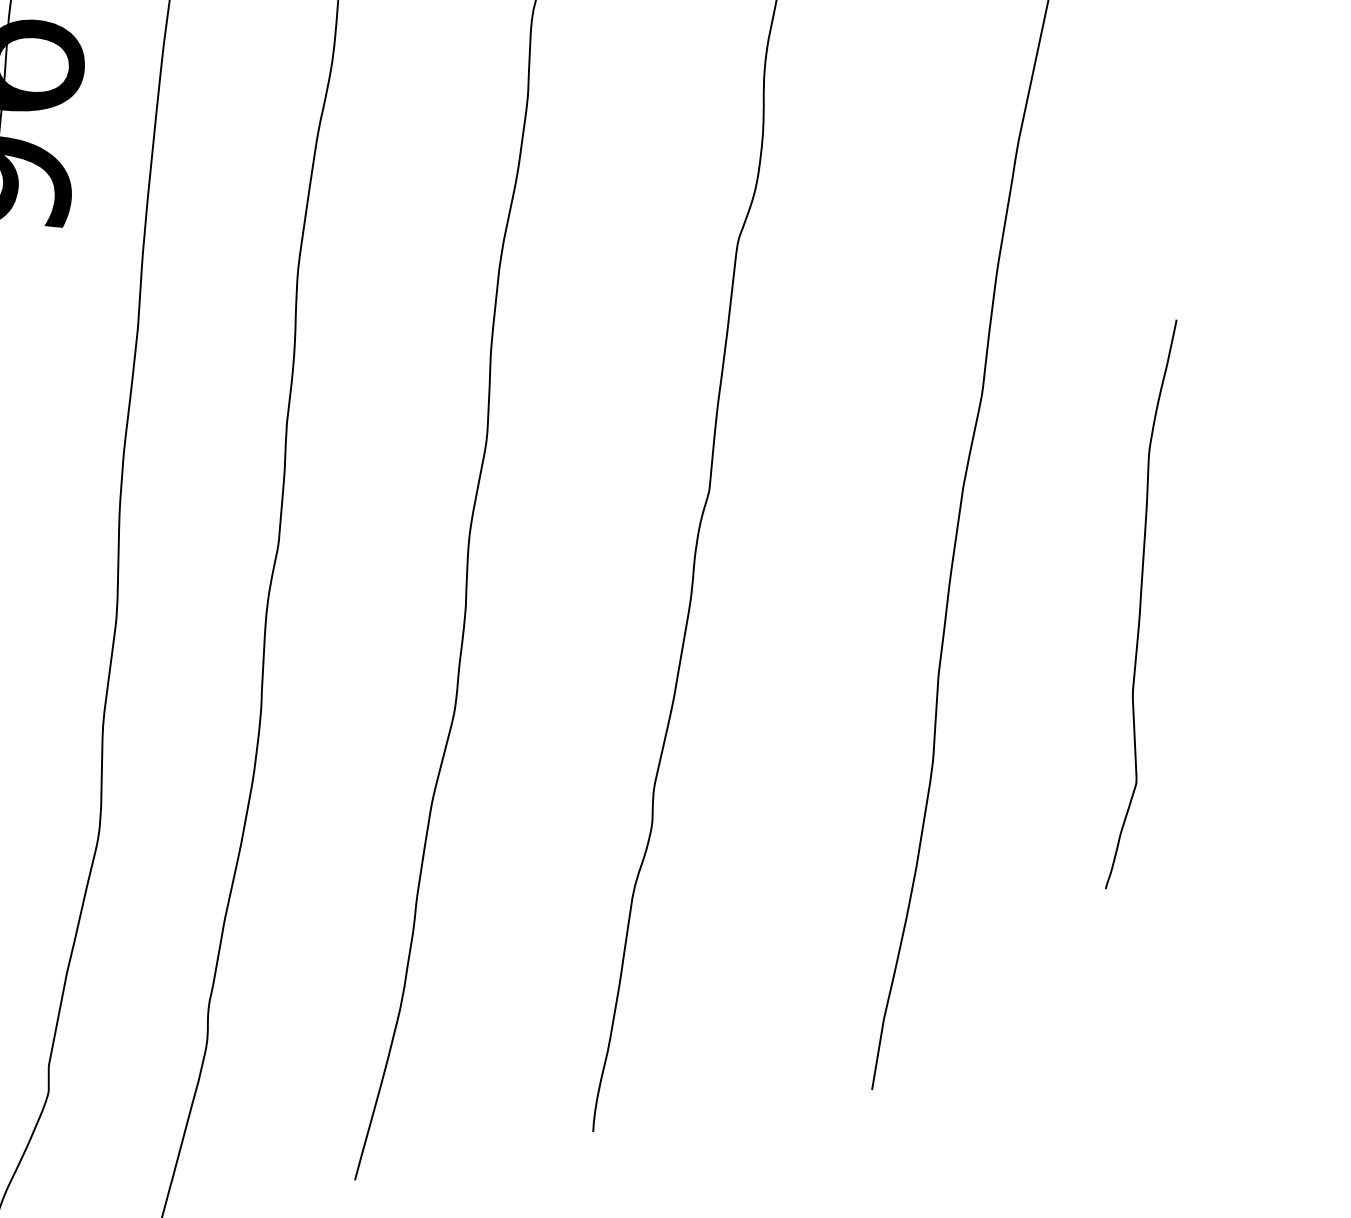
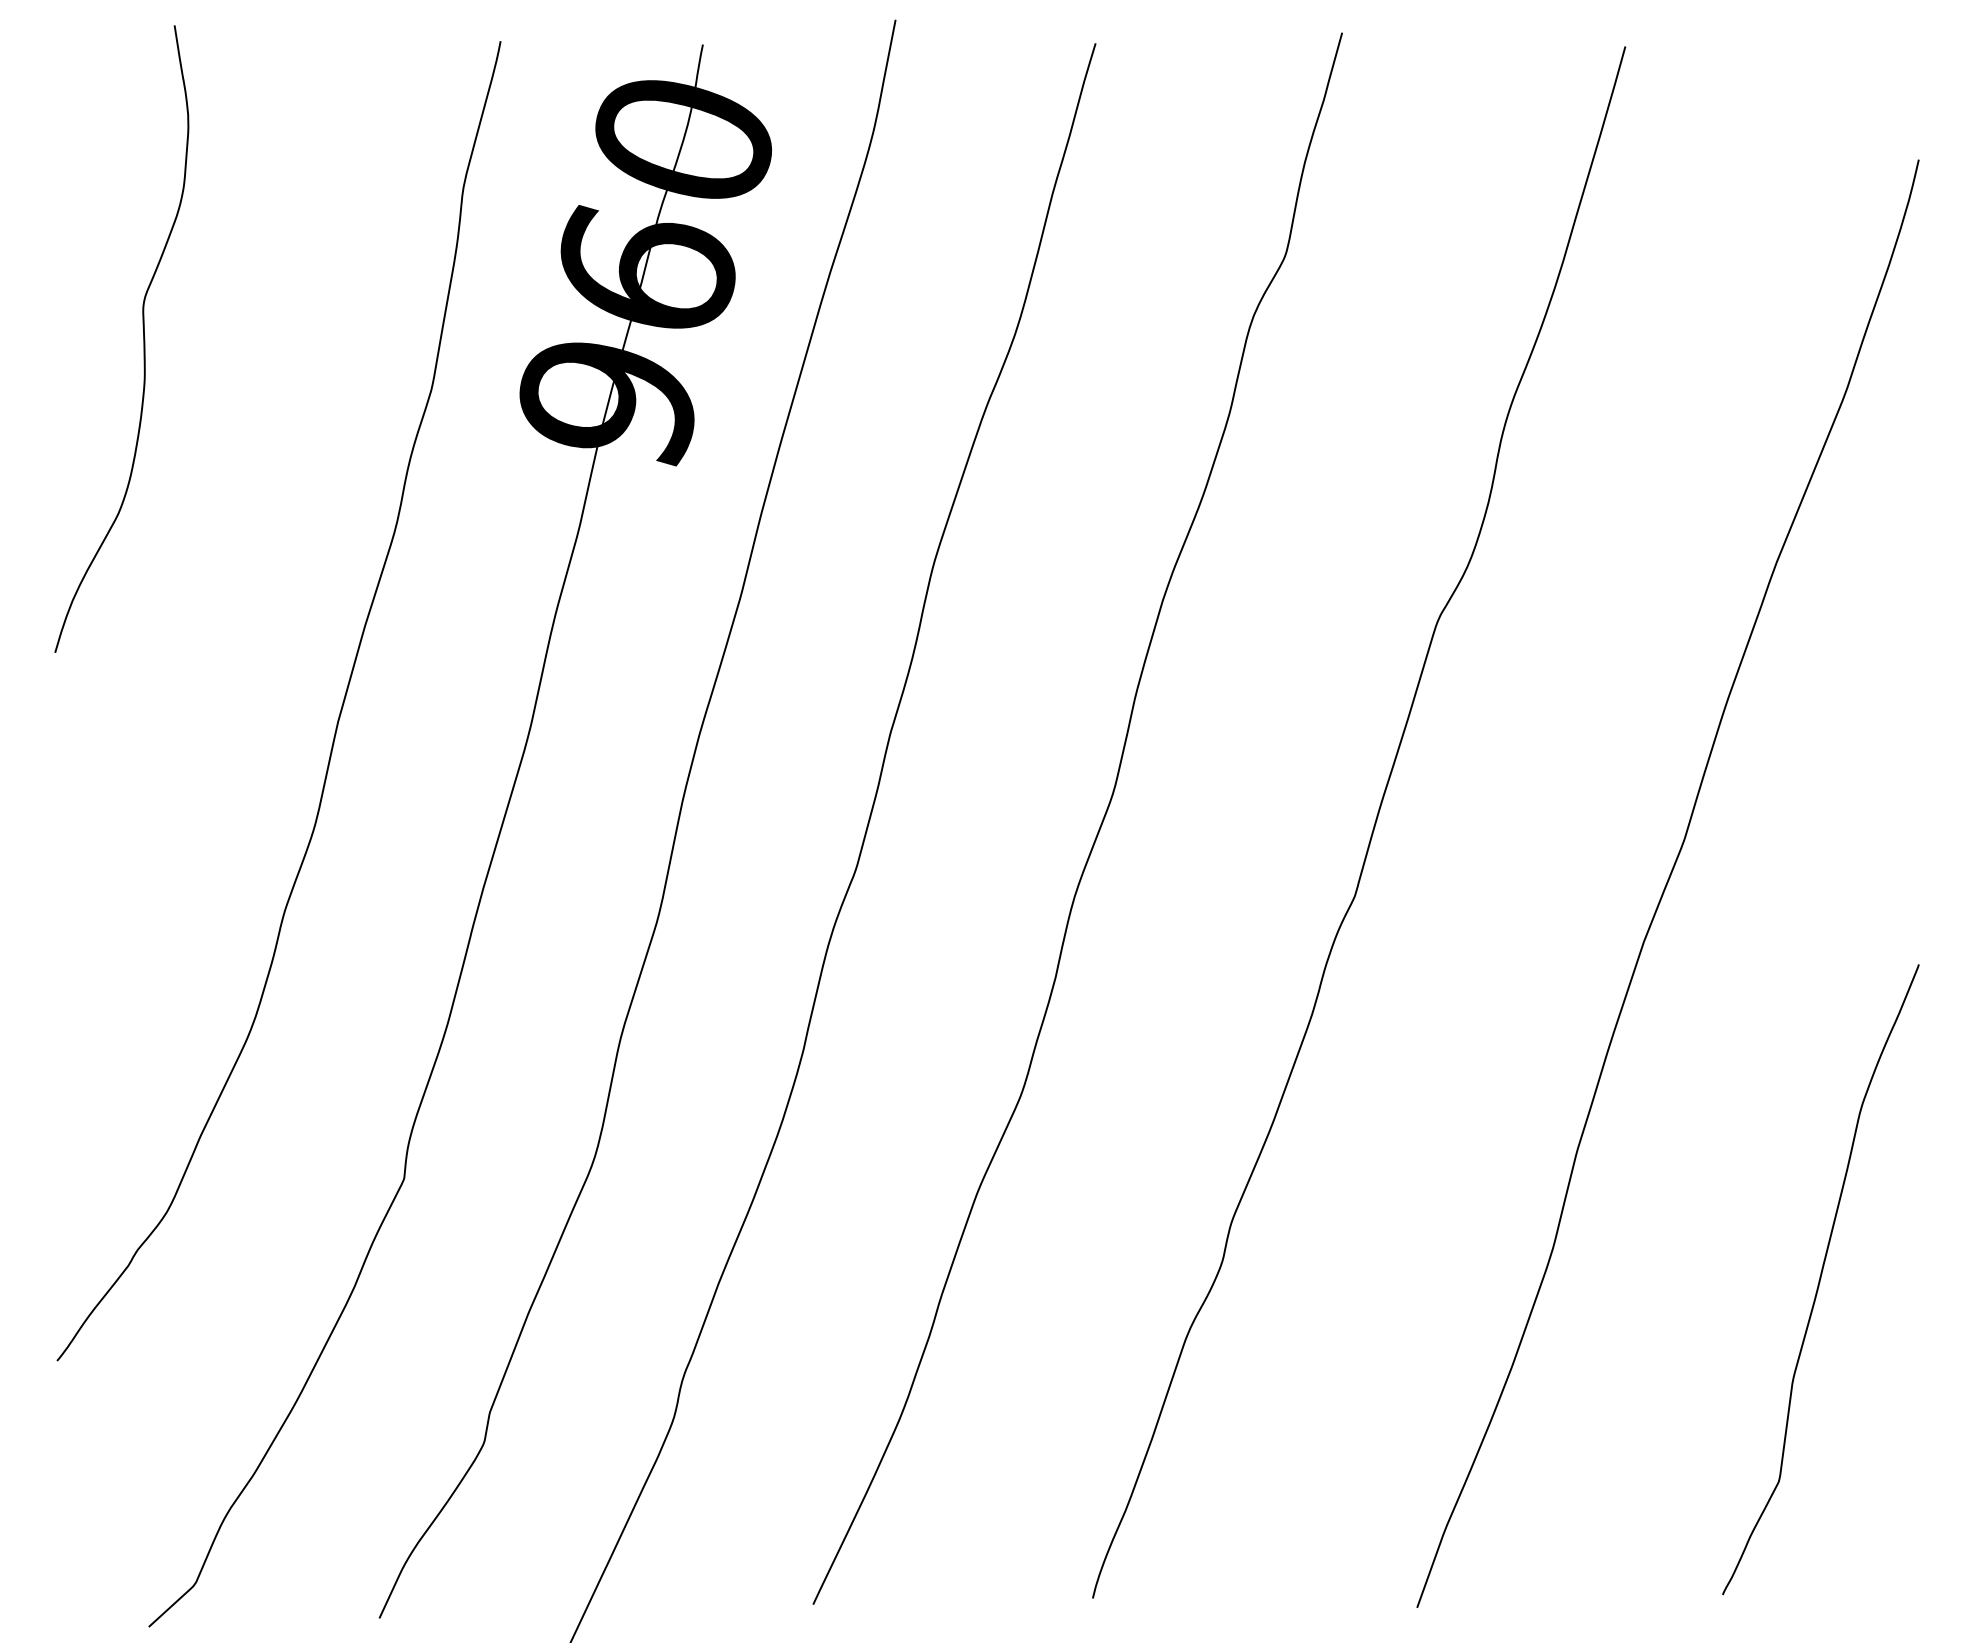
curve: (1140, 604) -> (1820, 1279), moved

